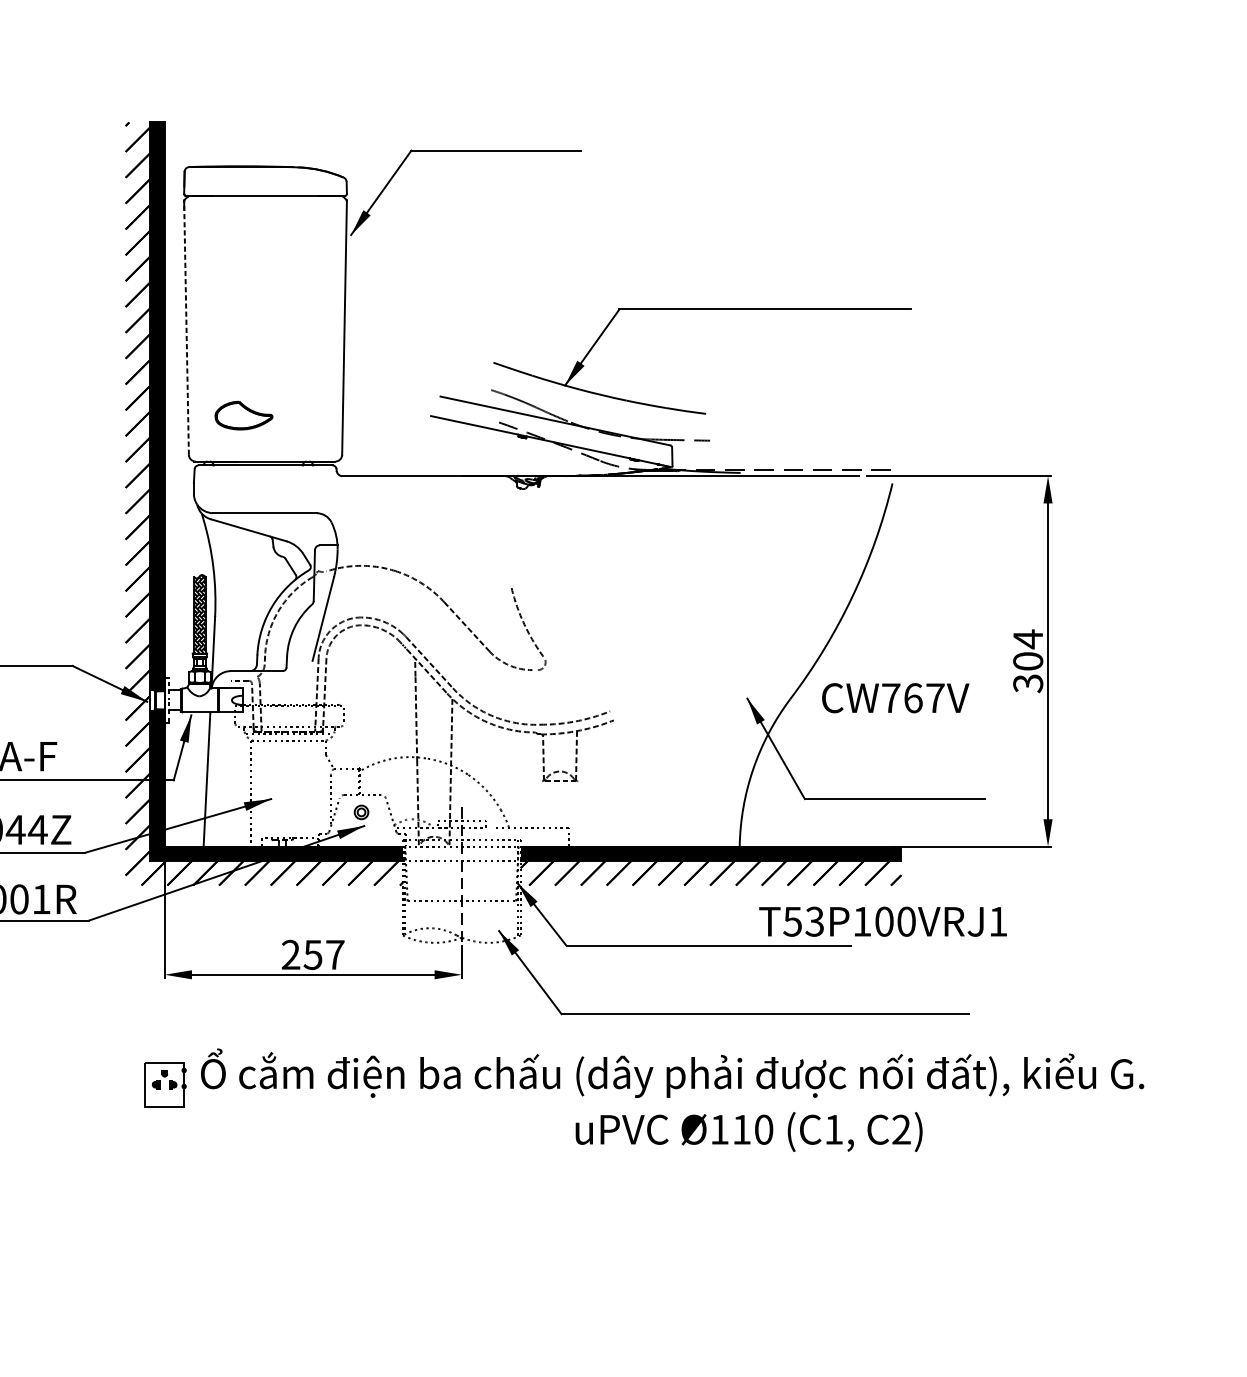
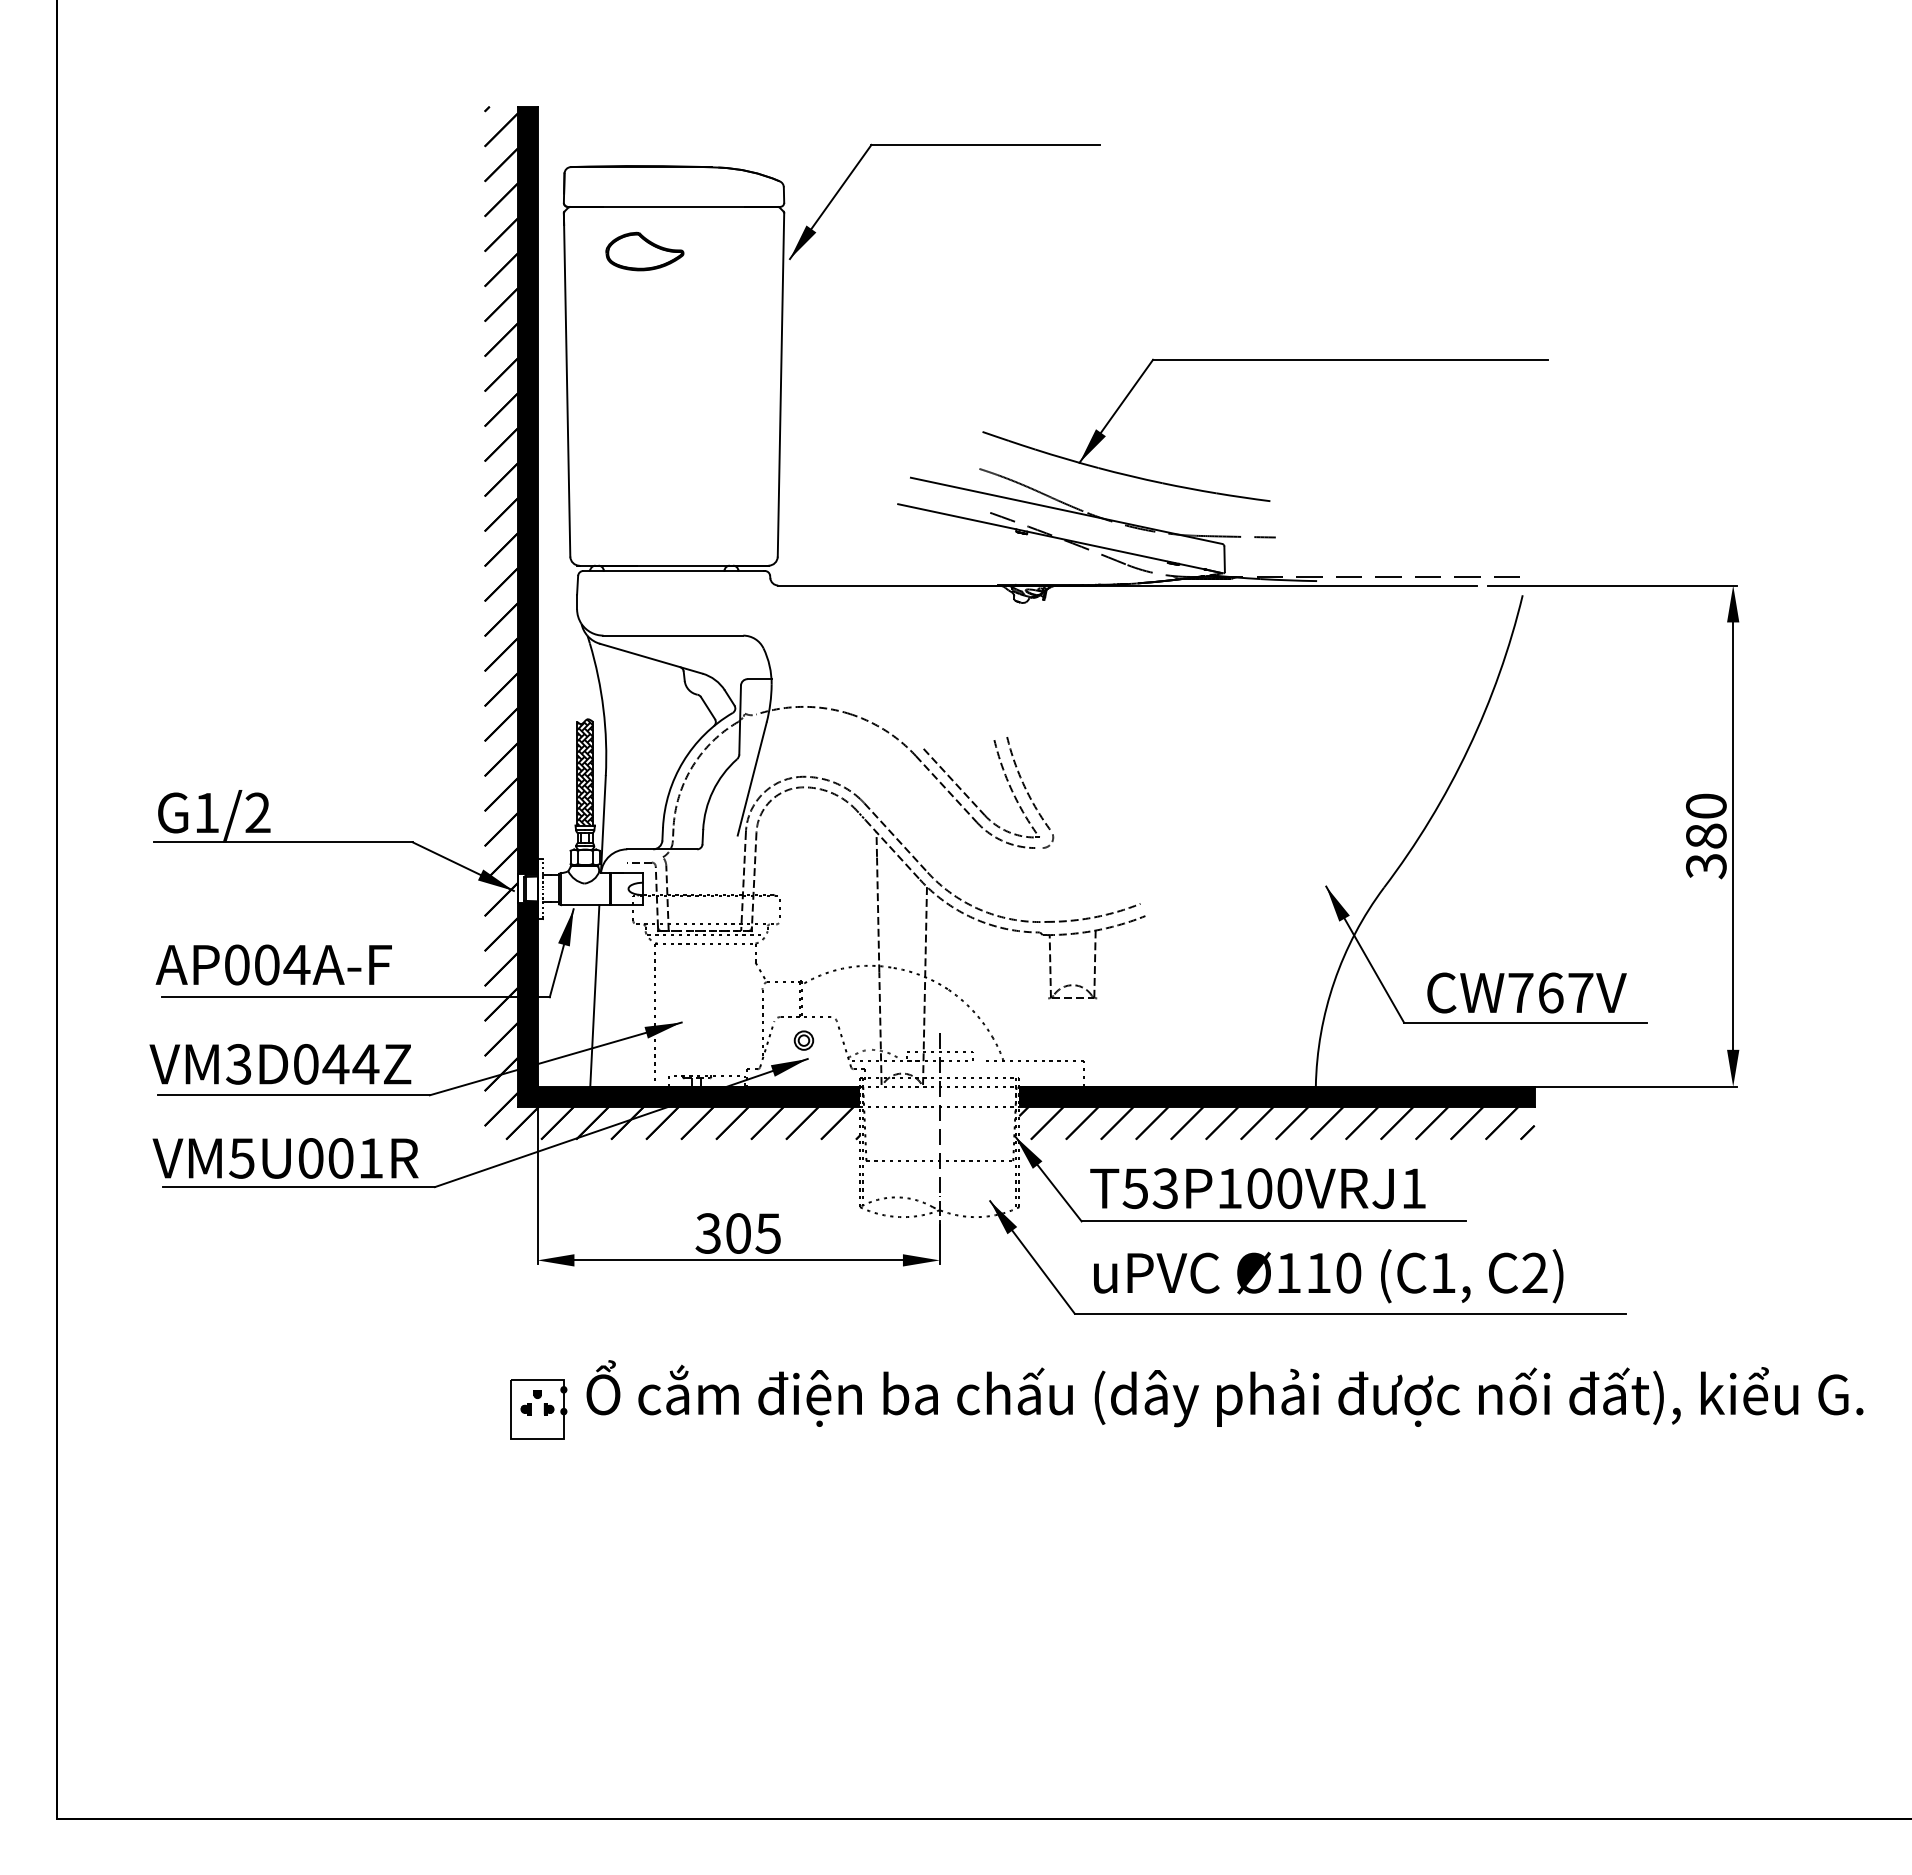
line: (186, 327) -> (567, 384), dashed -> solid
part: (243, 415) -> (644, 251), moved
part: (483, 632) -> (969, 797), added
text: (1028, 649) -> (1706, 820), 304 -> 380
text: (895, 697) -> (1526, 992), moved
text: (882, 921) -> (1257, 1188), moved
text: (313, 954) -> (738, 1233), 257 -> 305
text: (749, 1132) -> (1328, 1276), moved

